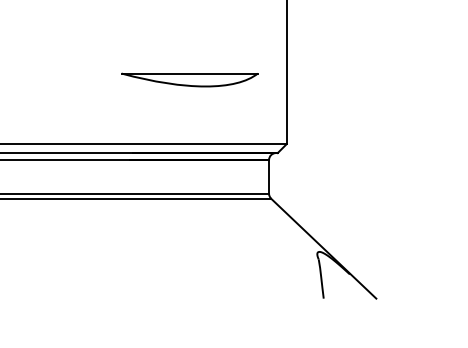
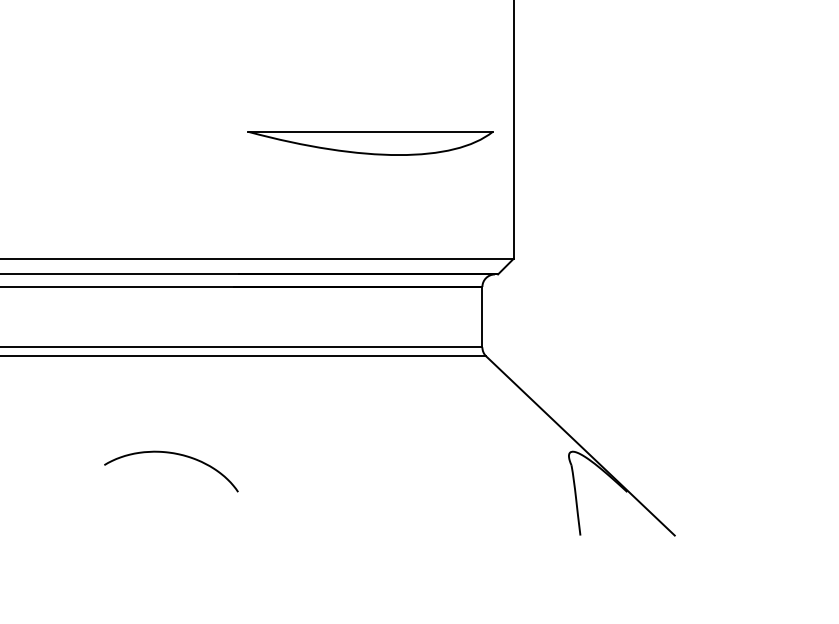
part: (189, 79) -> (370, 142), moved
curve: (99, 254) -> (178, 456), added

